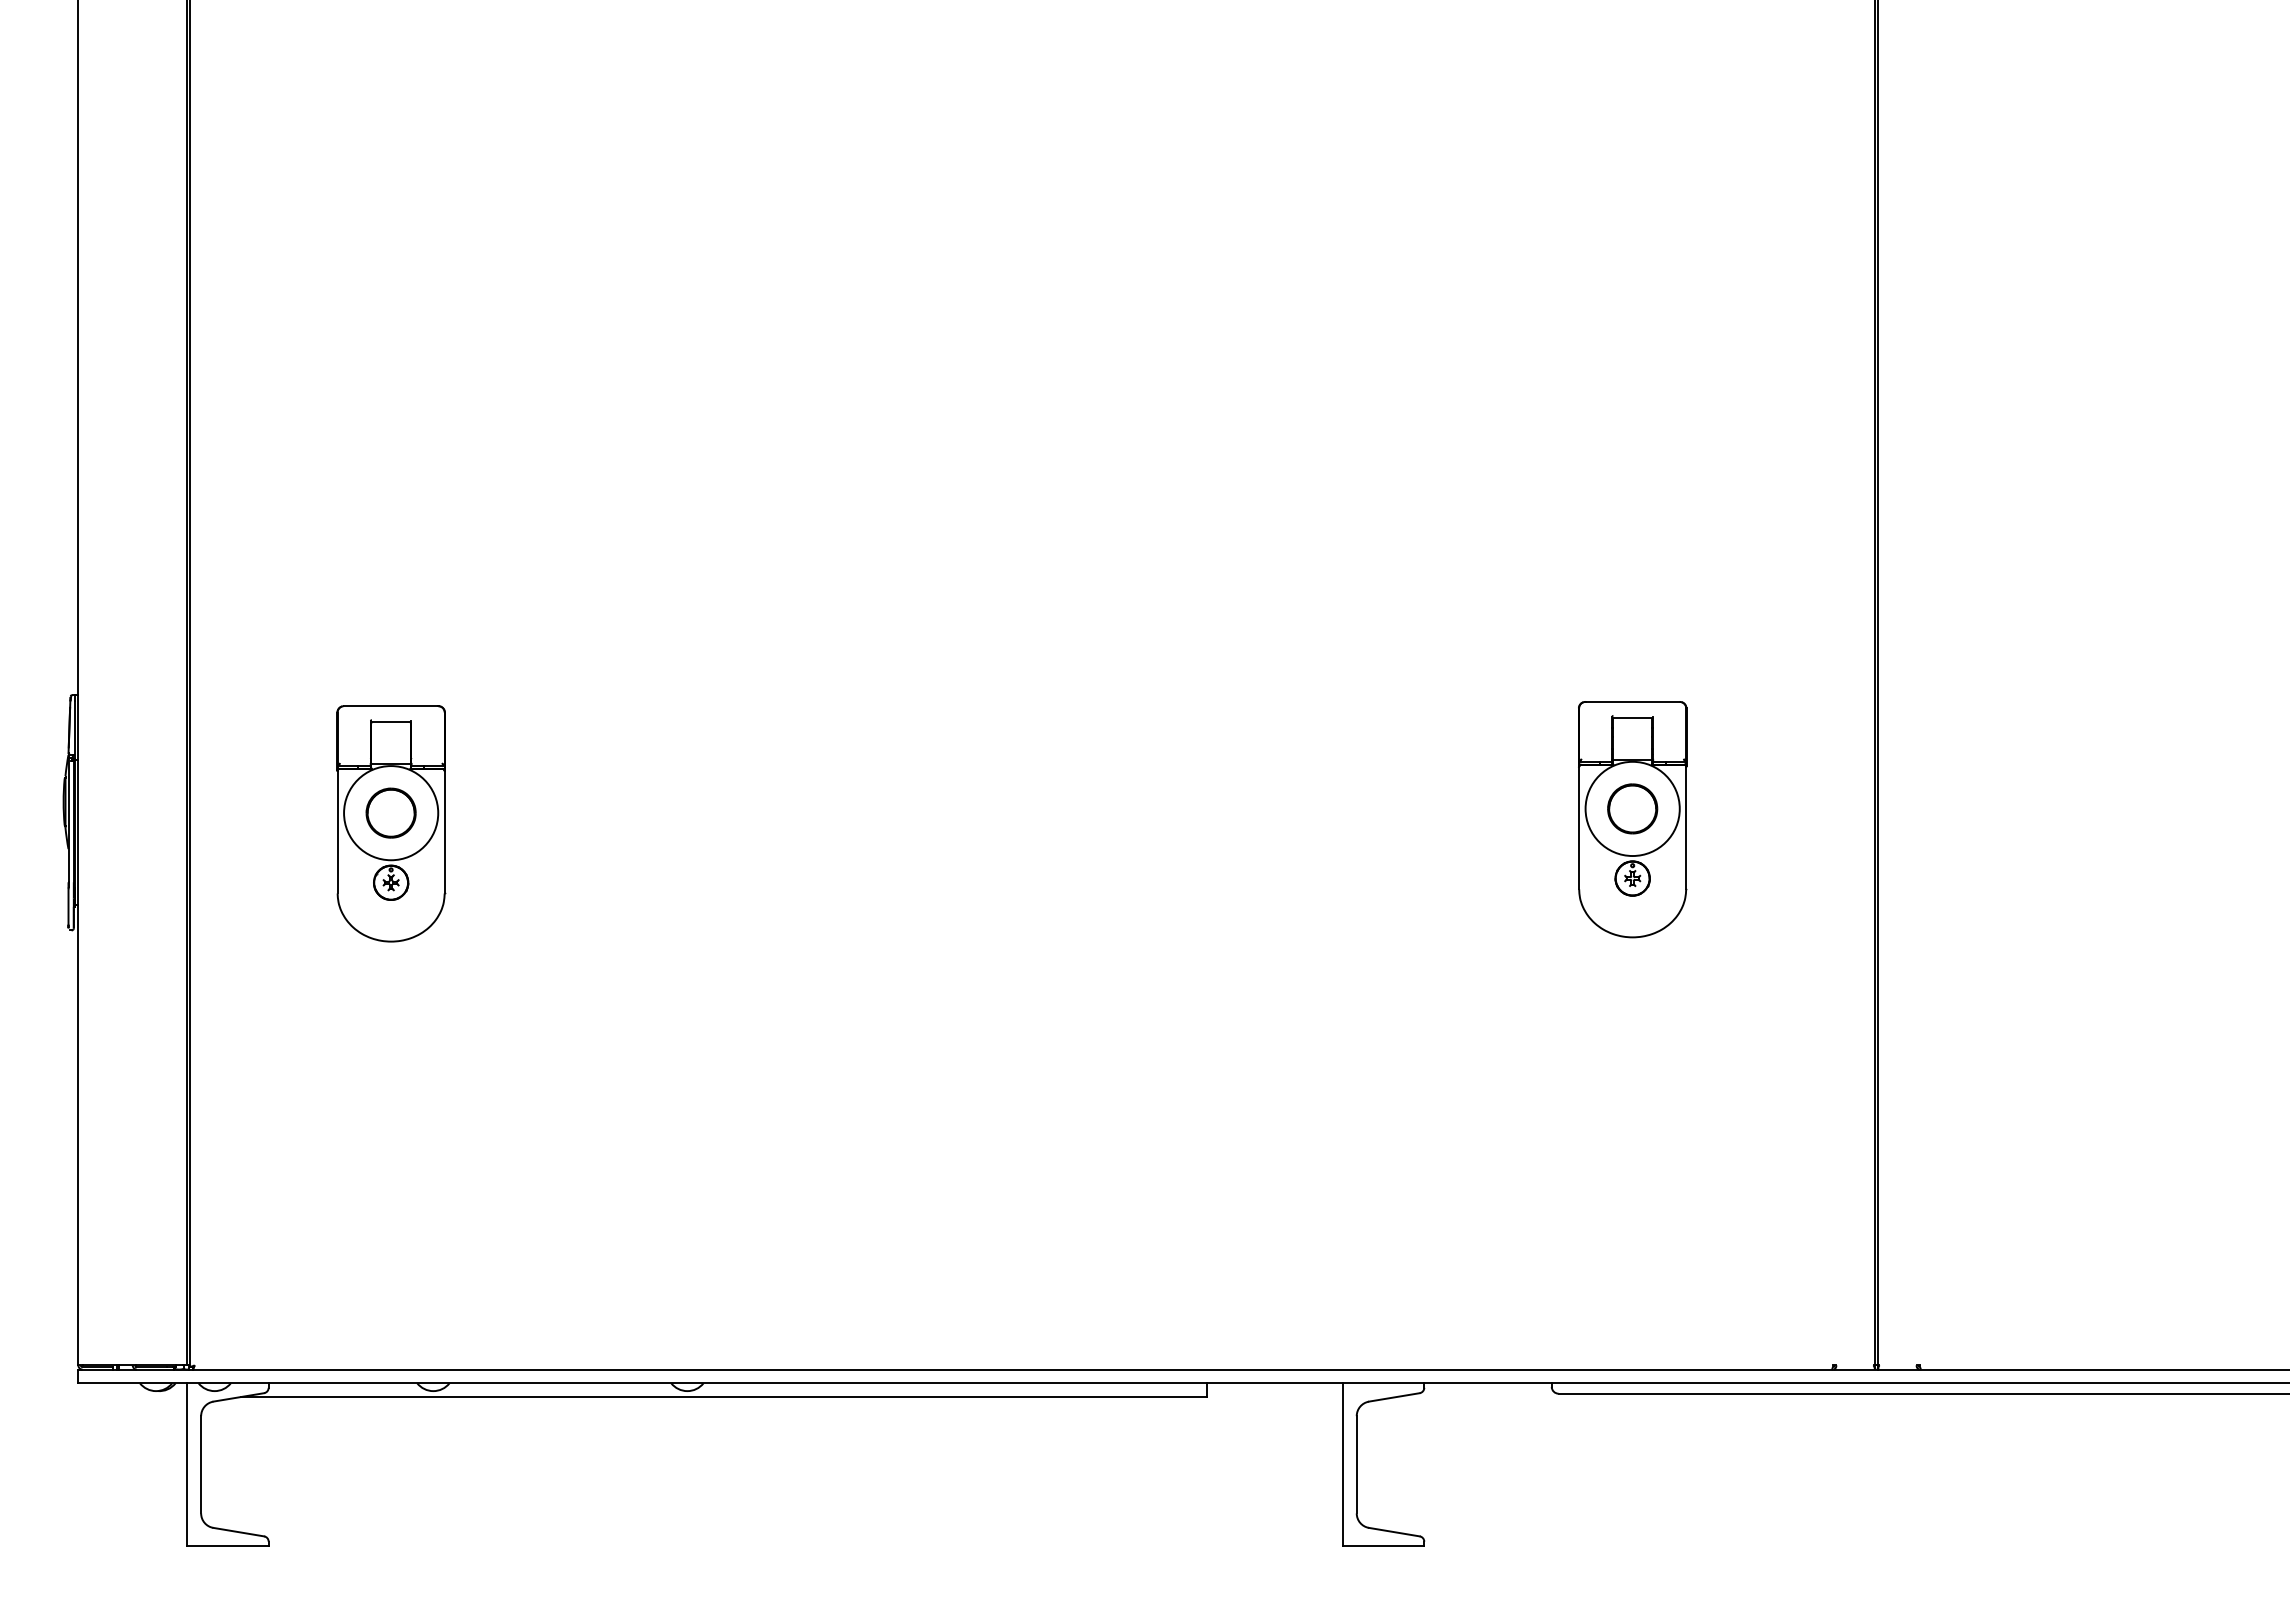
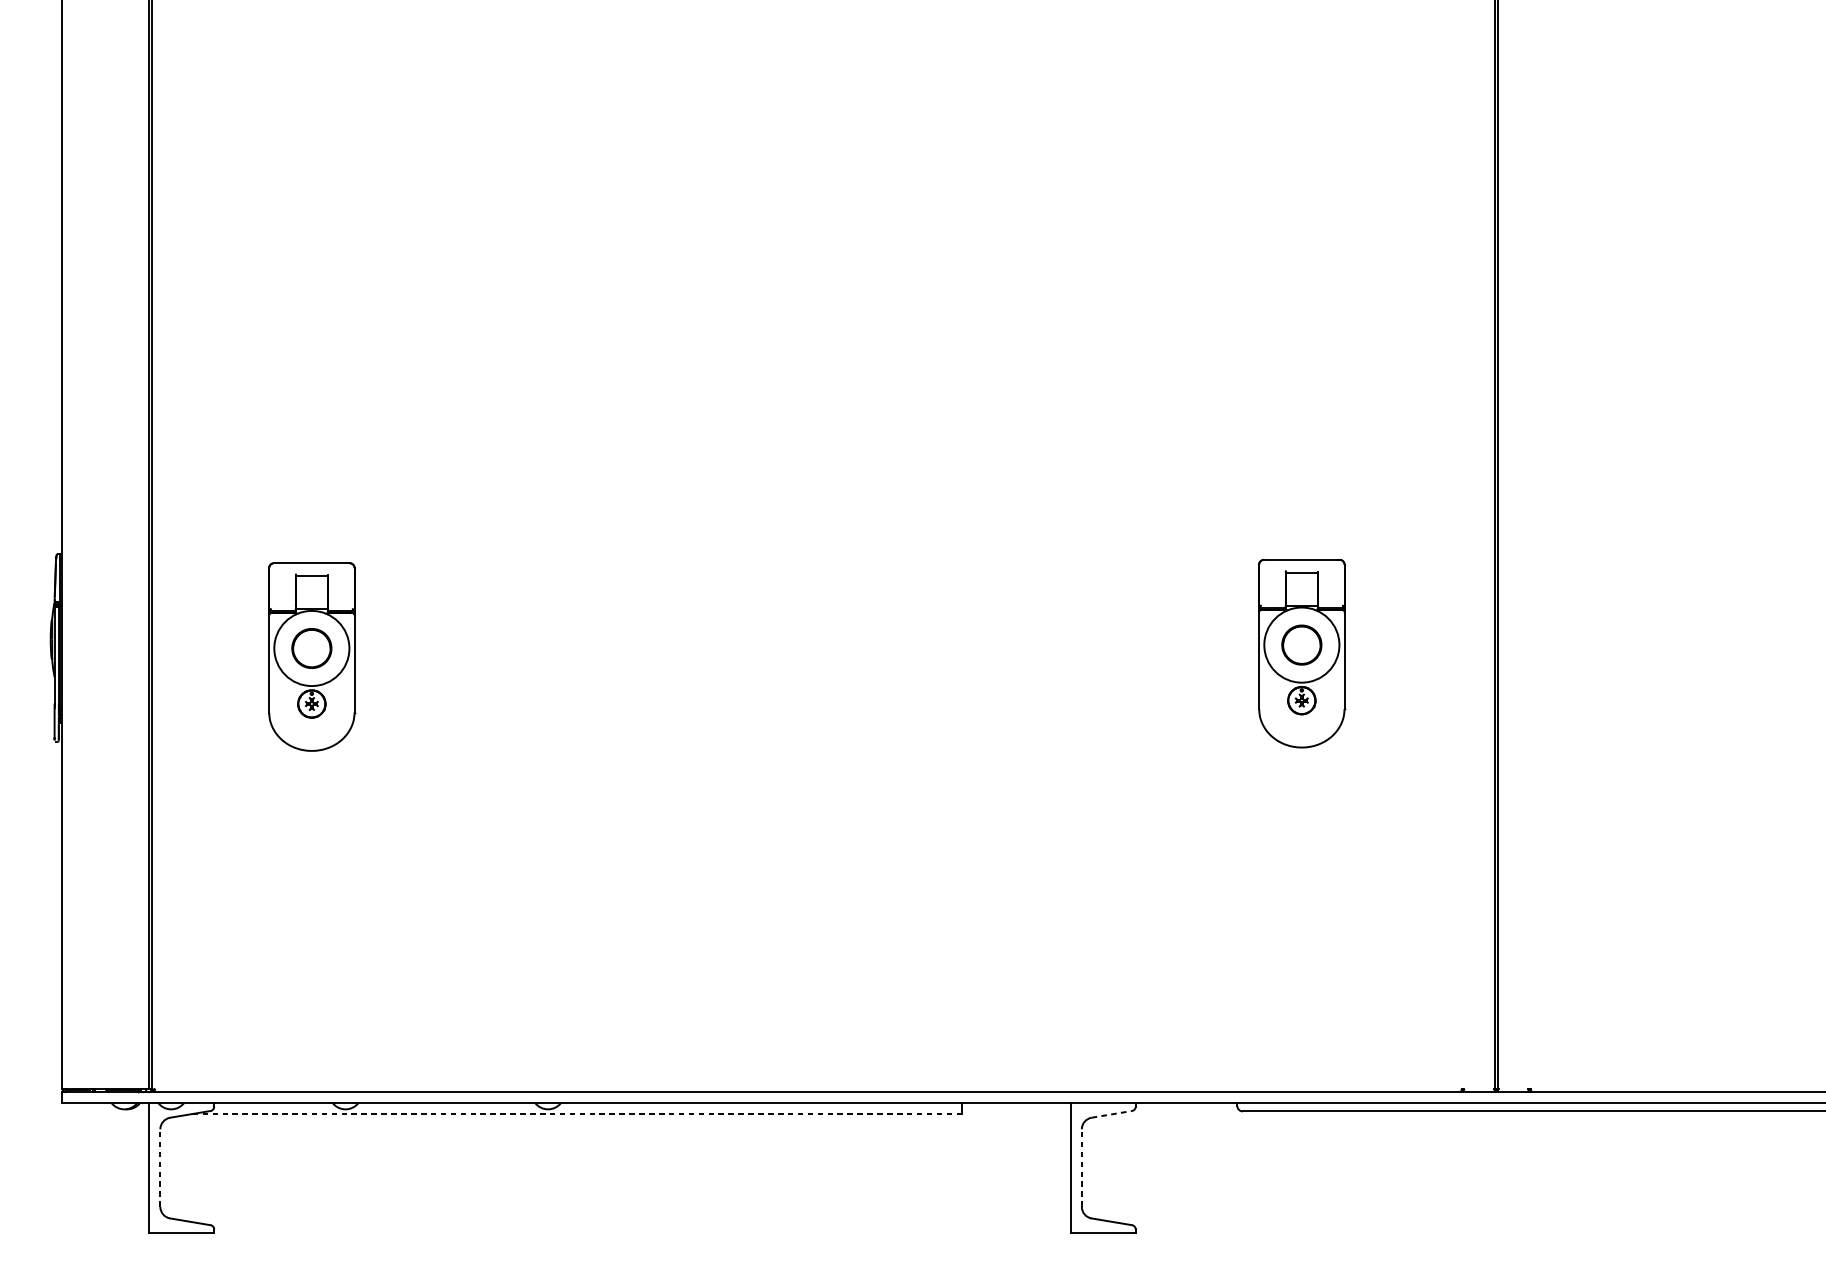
line: (723, 1397) -> (576, 1114), solid -> dashed
line: (1394, 1397) -> (1111, 1114), solid -> dashed
line: (201, 1464) -> (160, 1167), solid -> dashed
line: (1356, 1464) -> (1081, 1167), solid -> dashed

